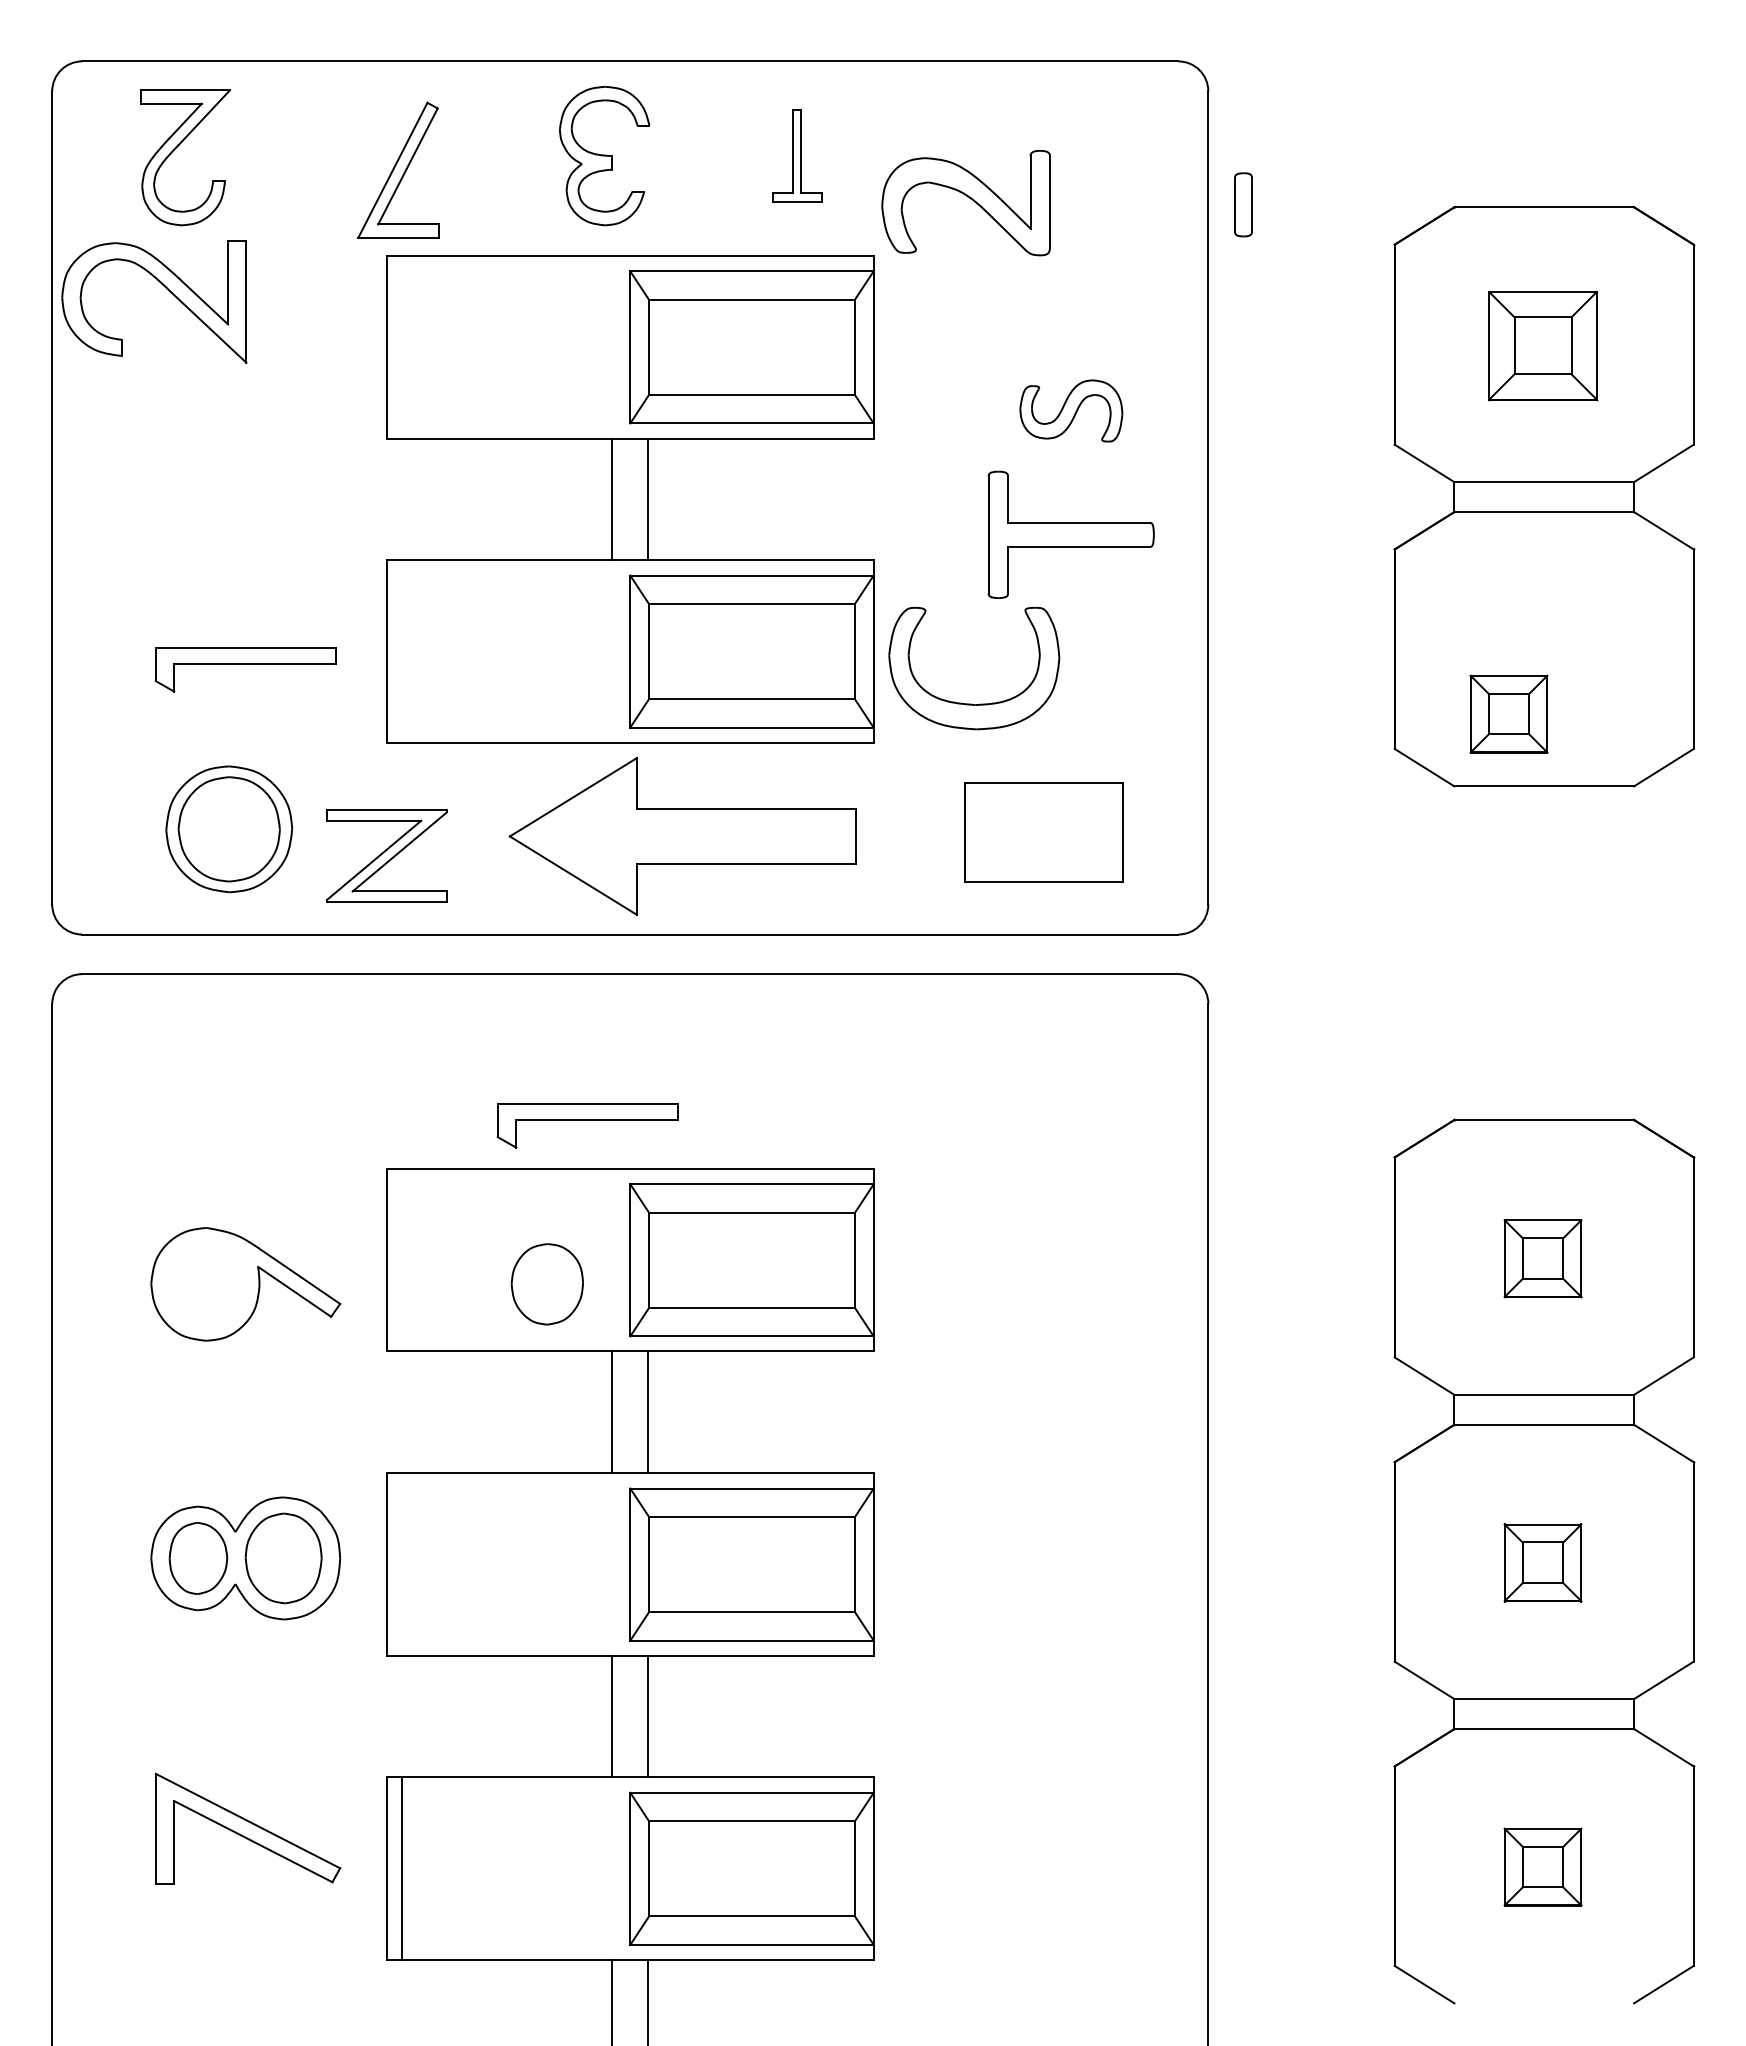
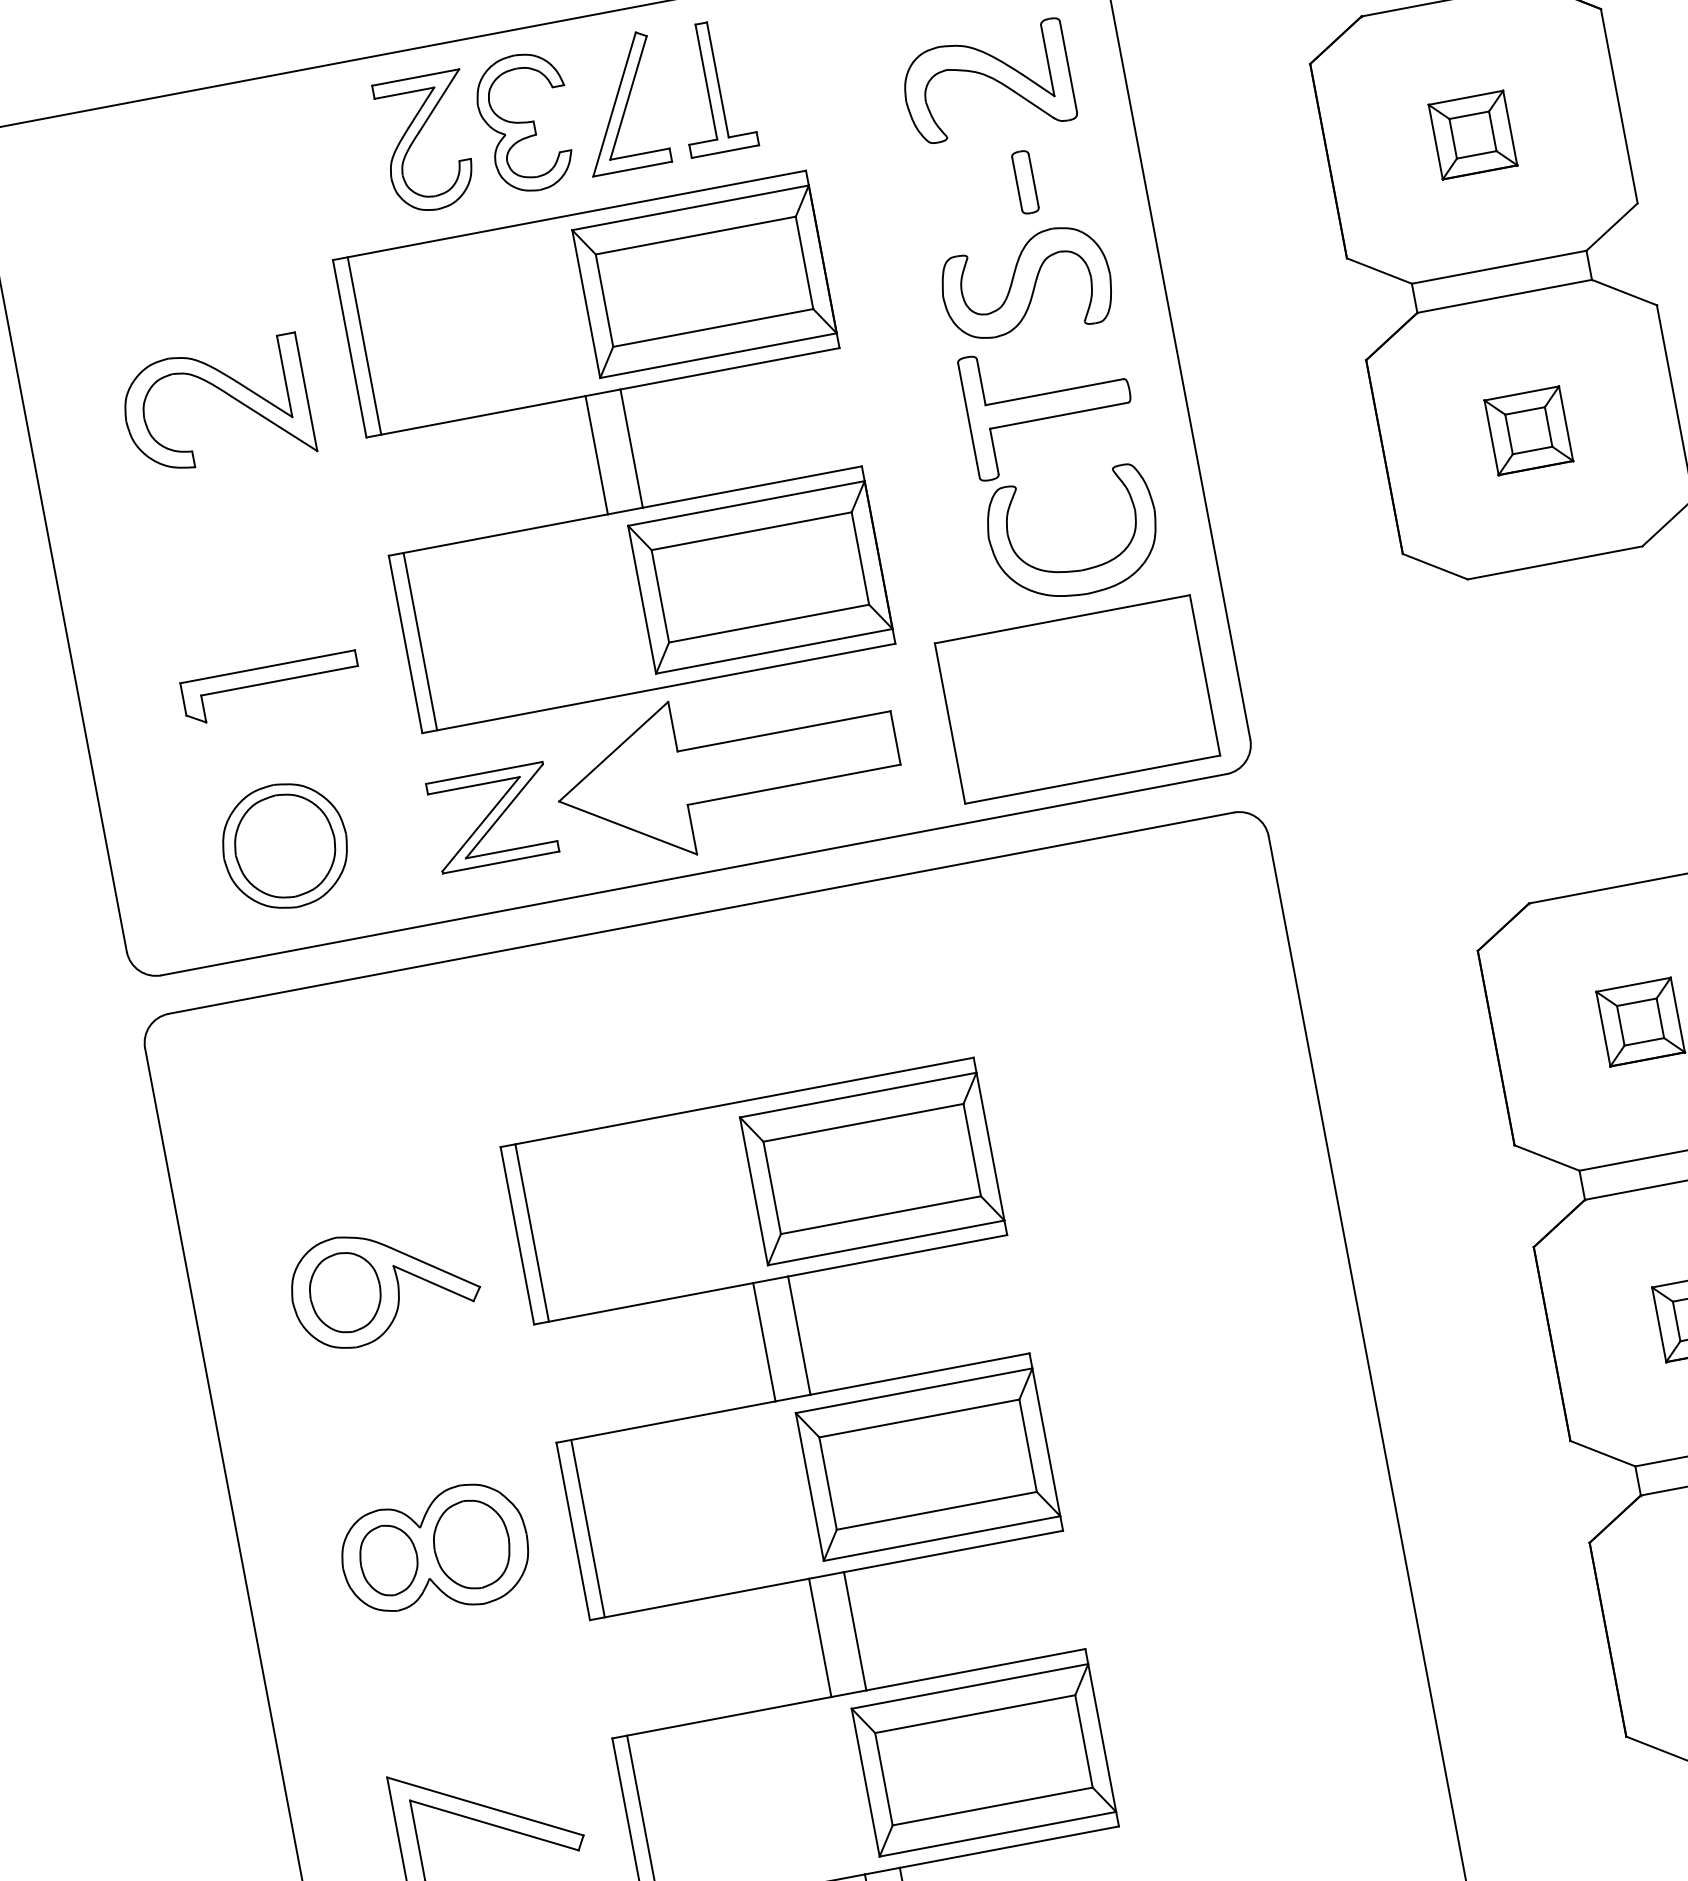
part: (176, 148) -> (417, 135), moved
part: (797, 155) -> (713, 86), size x1.43
part: (398, 169) -> (619, 102), moved
part: (967, 197) -> (987, 77), moved
part: (1243, 204) -> (1025, 182), moved
part: (166, 289) -> (226, 394), moved
part: (1542, 345) -> (1472, 134), size x0.71
line: (402, 347) -> (364, 346), added
part: (1071, 410) -> (1026, 284), size x1.67
line: (402, 651) -> (420, 641), added
part: (972, 703) -> (1078, 569), moved
part: (1508, 713) -> (1528, 430), moved
part: (1043, 832) -> (1076, 699), size x1.67
part: (386, 855) -> (492, 817), moved
part: (587, 1125) -> (687, 1068), removed
line: (402, 1259) -> (532, 1232), added
part: (546, 1284) -> (344, 1293), moved
line: (402, 1564) -> (588, 1528), added

